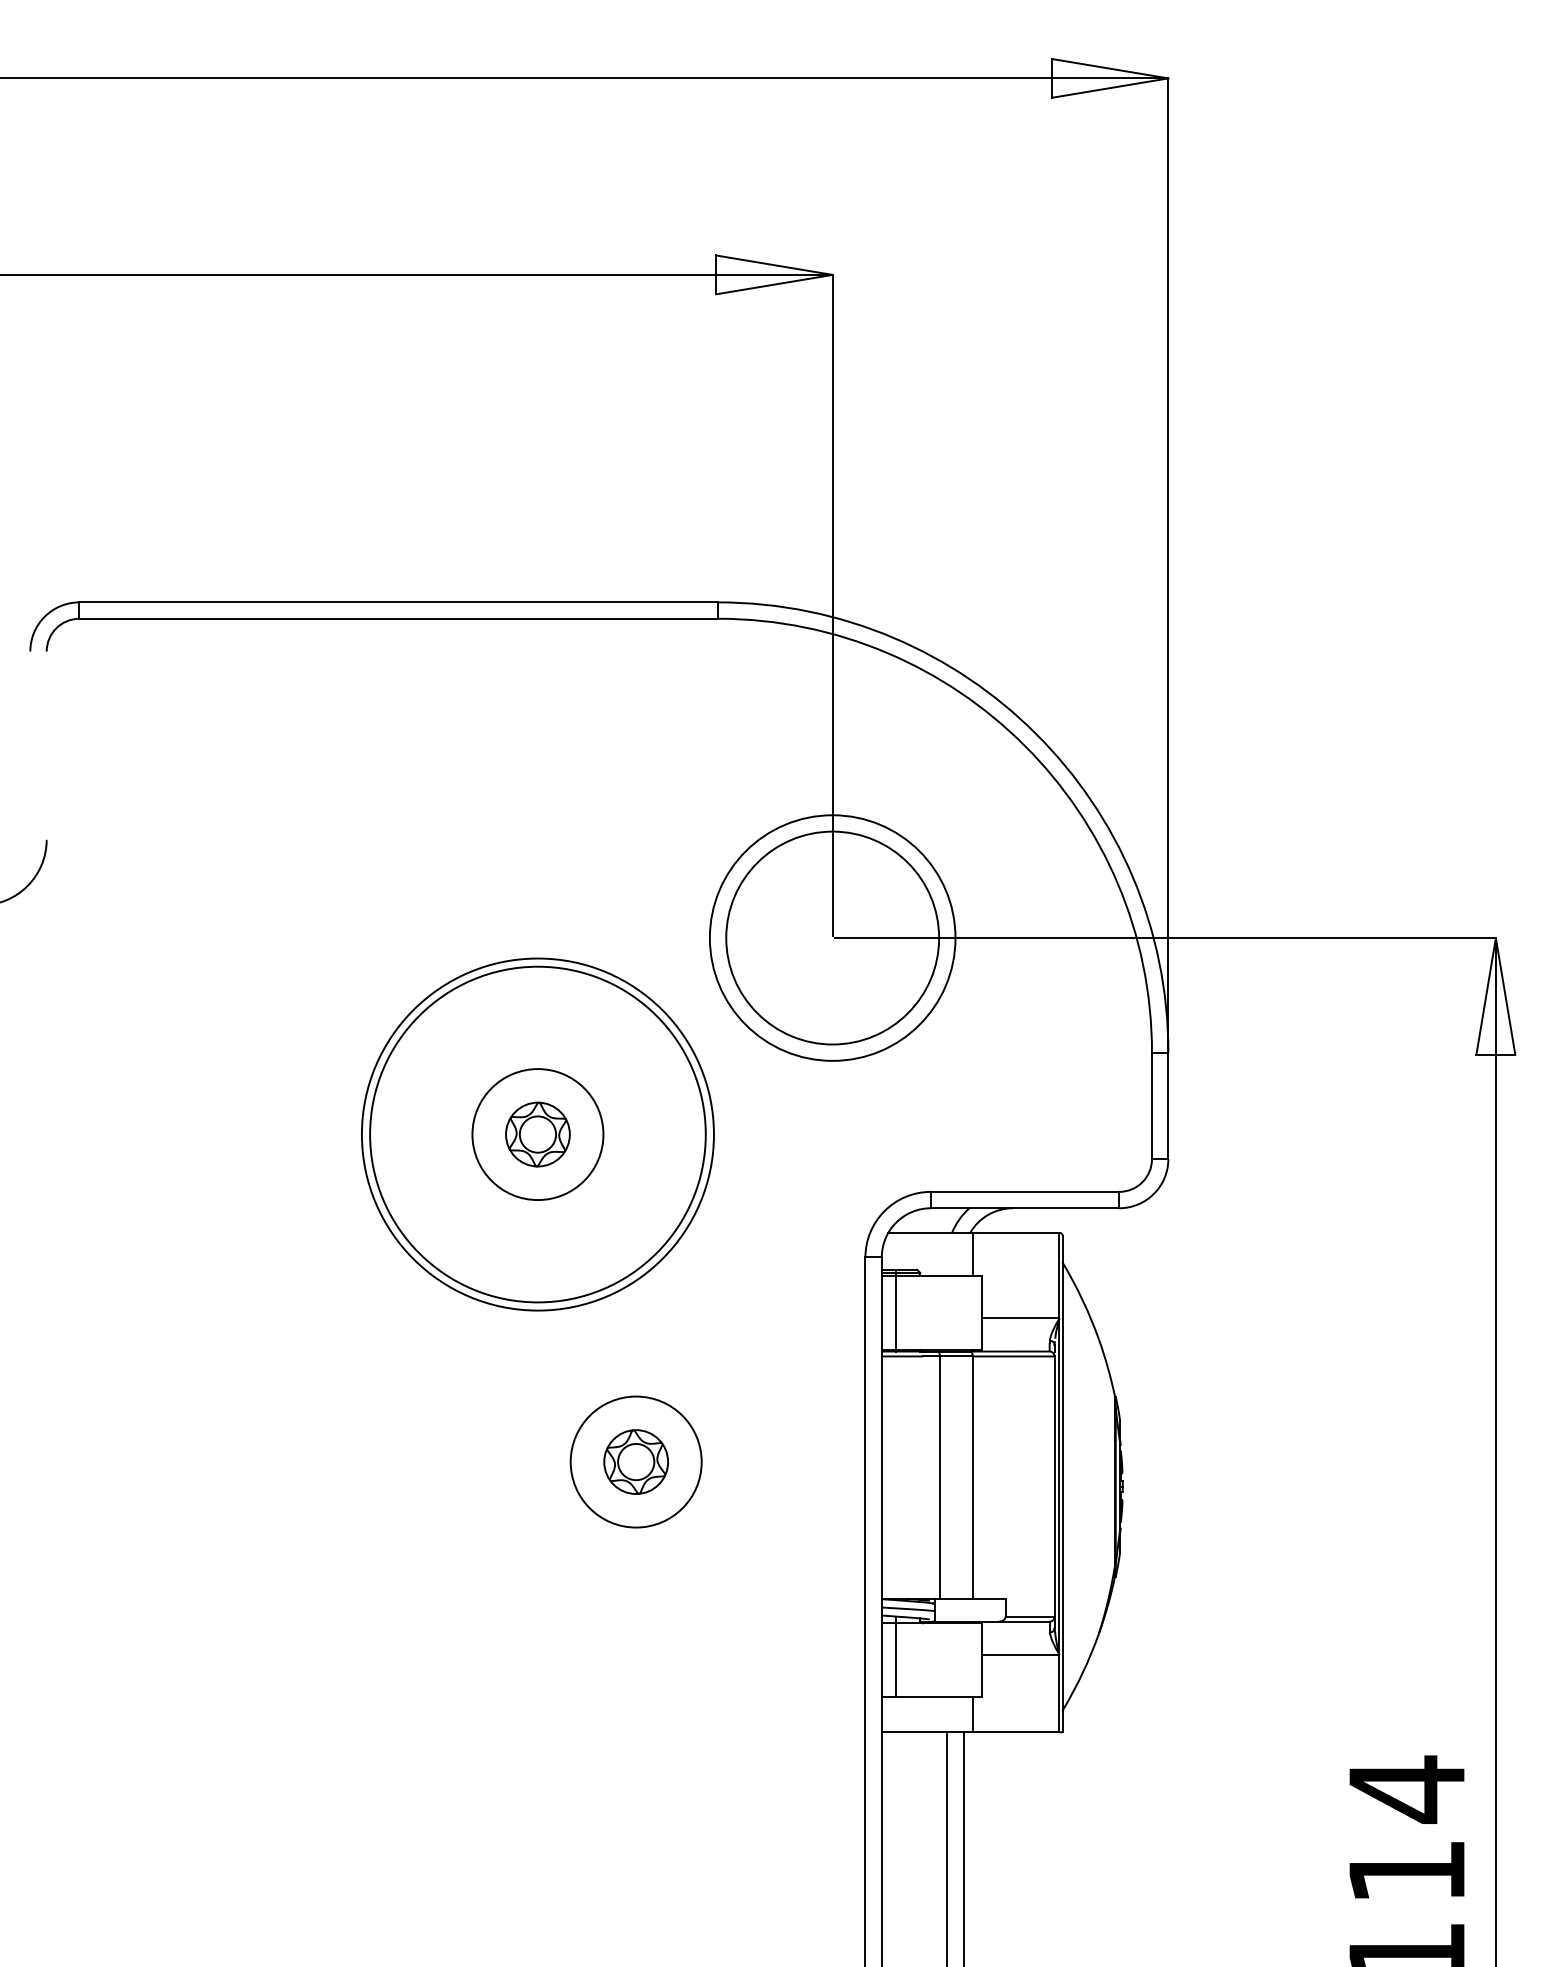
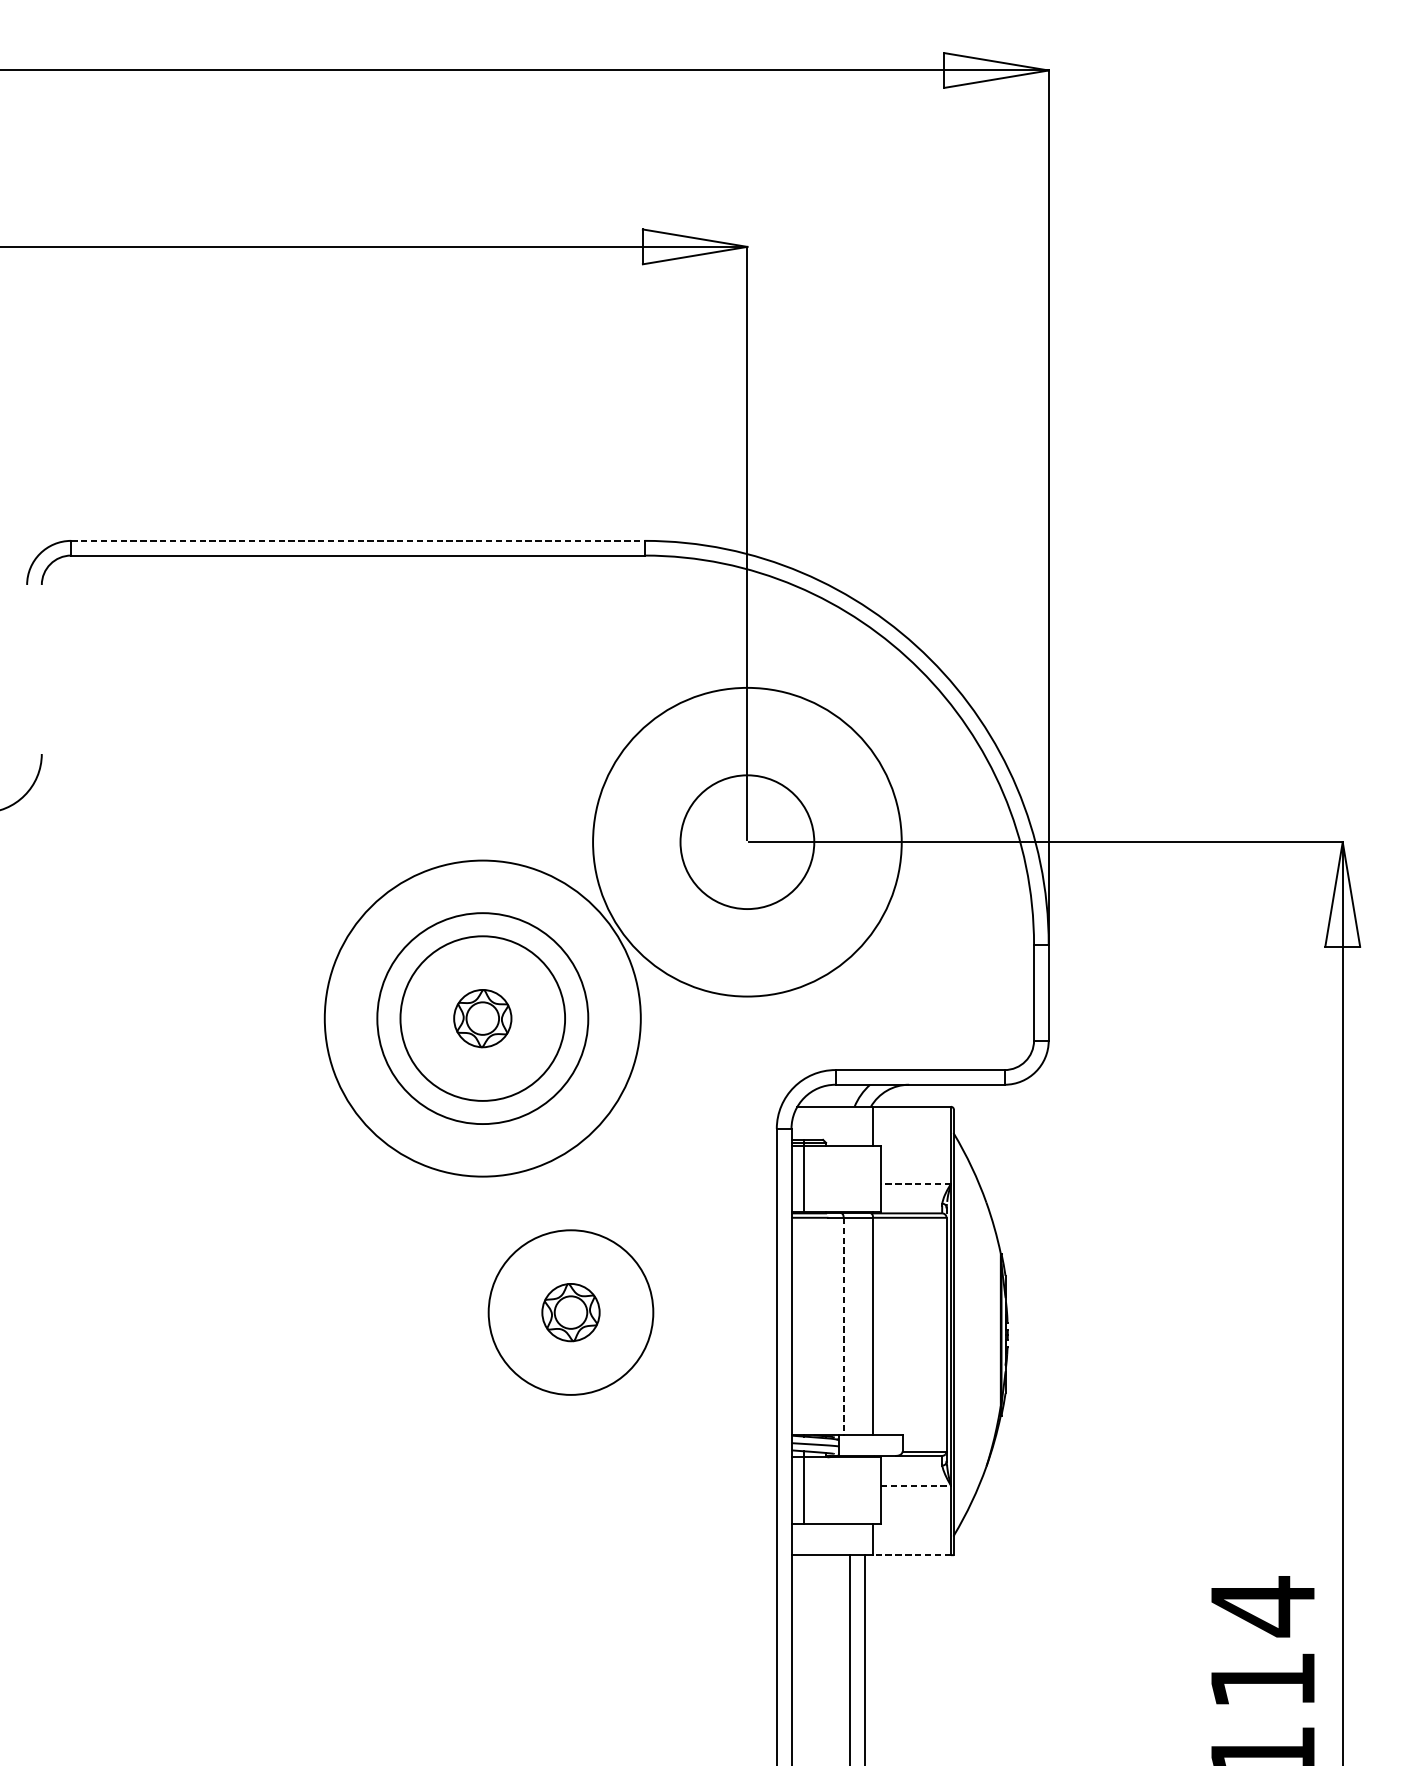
line: (399, 602) -> (358, 540), solid -> dashed
circle: (832, 937) -> (747, 841), size x0.7
circle: (832, 937) -> (747, 841), size x1.4
circle: (537, 1134) -> (482, 1018), size x0.7
circle: (537, 1134) -> (482, 1018), size x1.4
line: (1020, 1318) -> (915, 1183), solid -> dashed
circle: (635, 1461) -> (570, 1312), size x1.4
line: (939, 1478) -> (843, 1327), solid -> dashed
line: (1020, 1654) -> (915, 1485), solid -> dashed
line: (1015, 1732) -> (911, 1555), solid -> dashed

